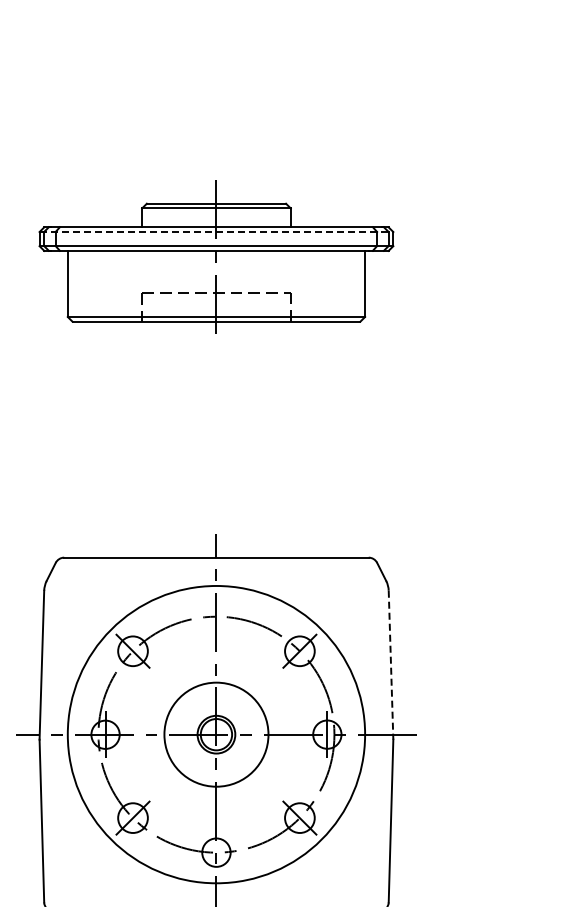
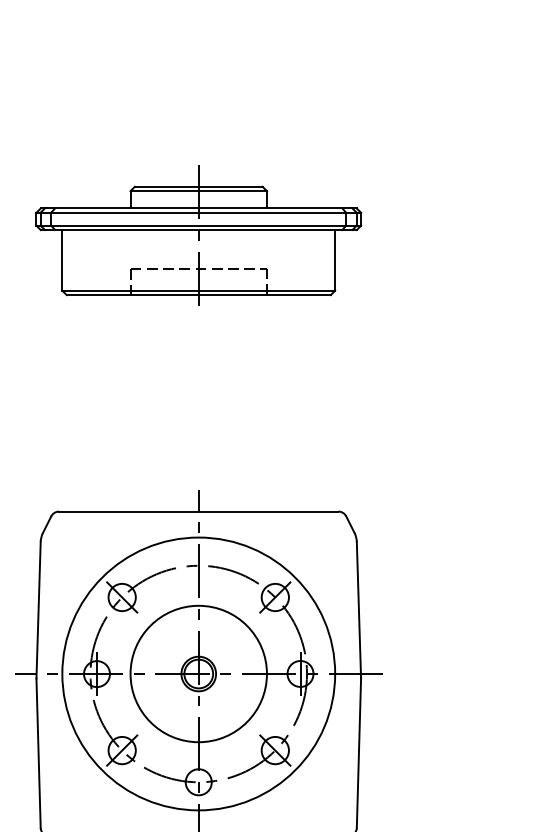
line: (216, 232) -> (198, 213), dashed -> solid
line: (391, 665) -> (359, 610), dashed -> solid
circle: (216, 734) -> (198, 673), size x1.43

